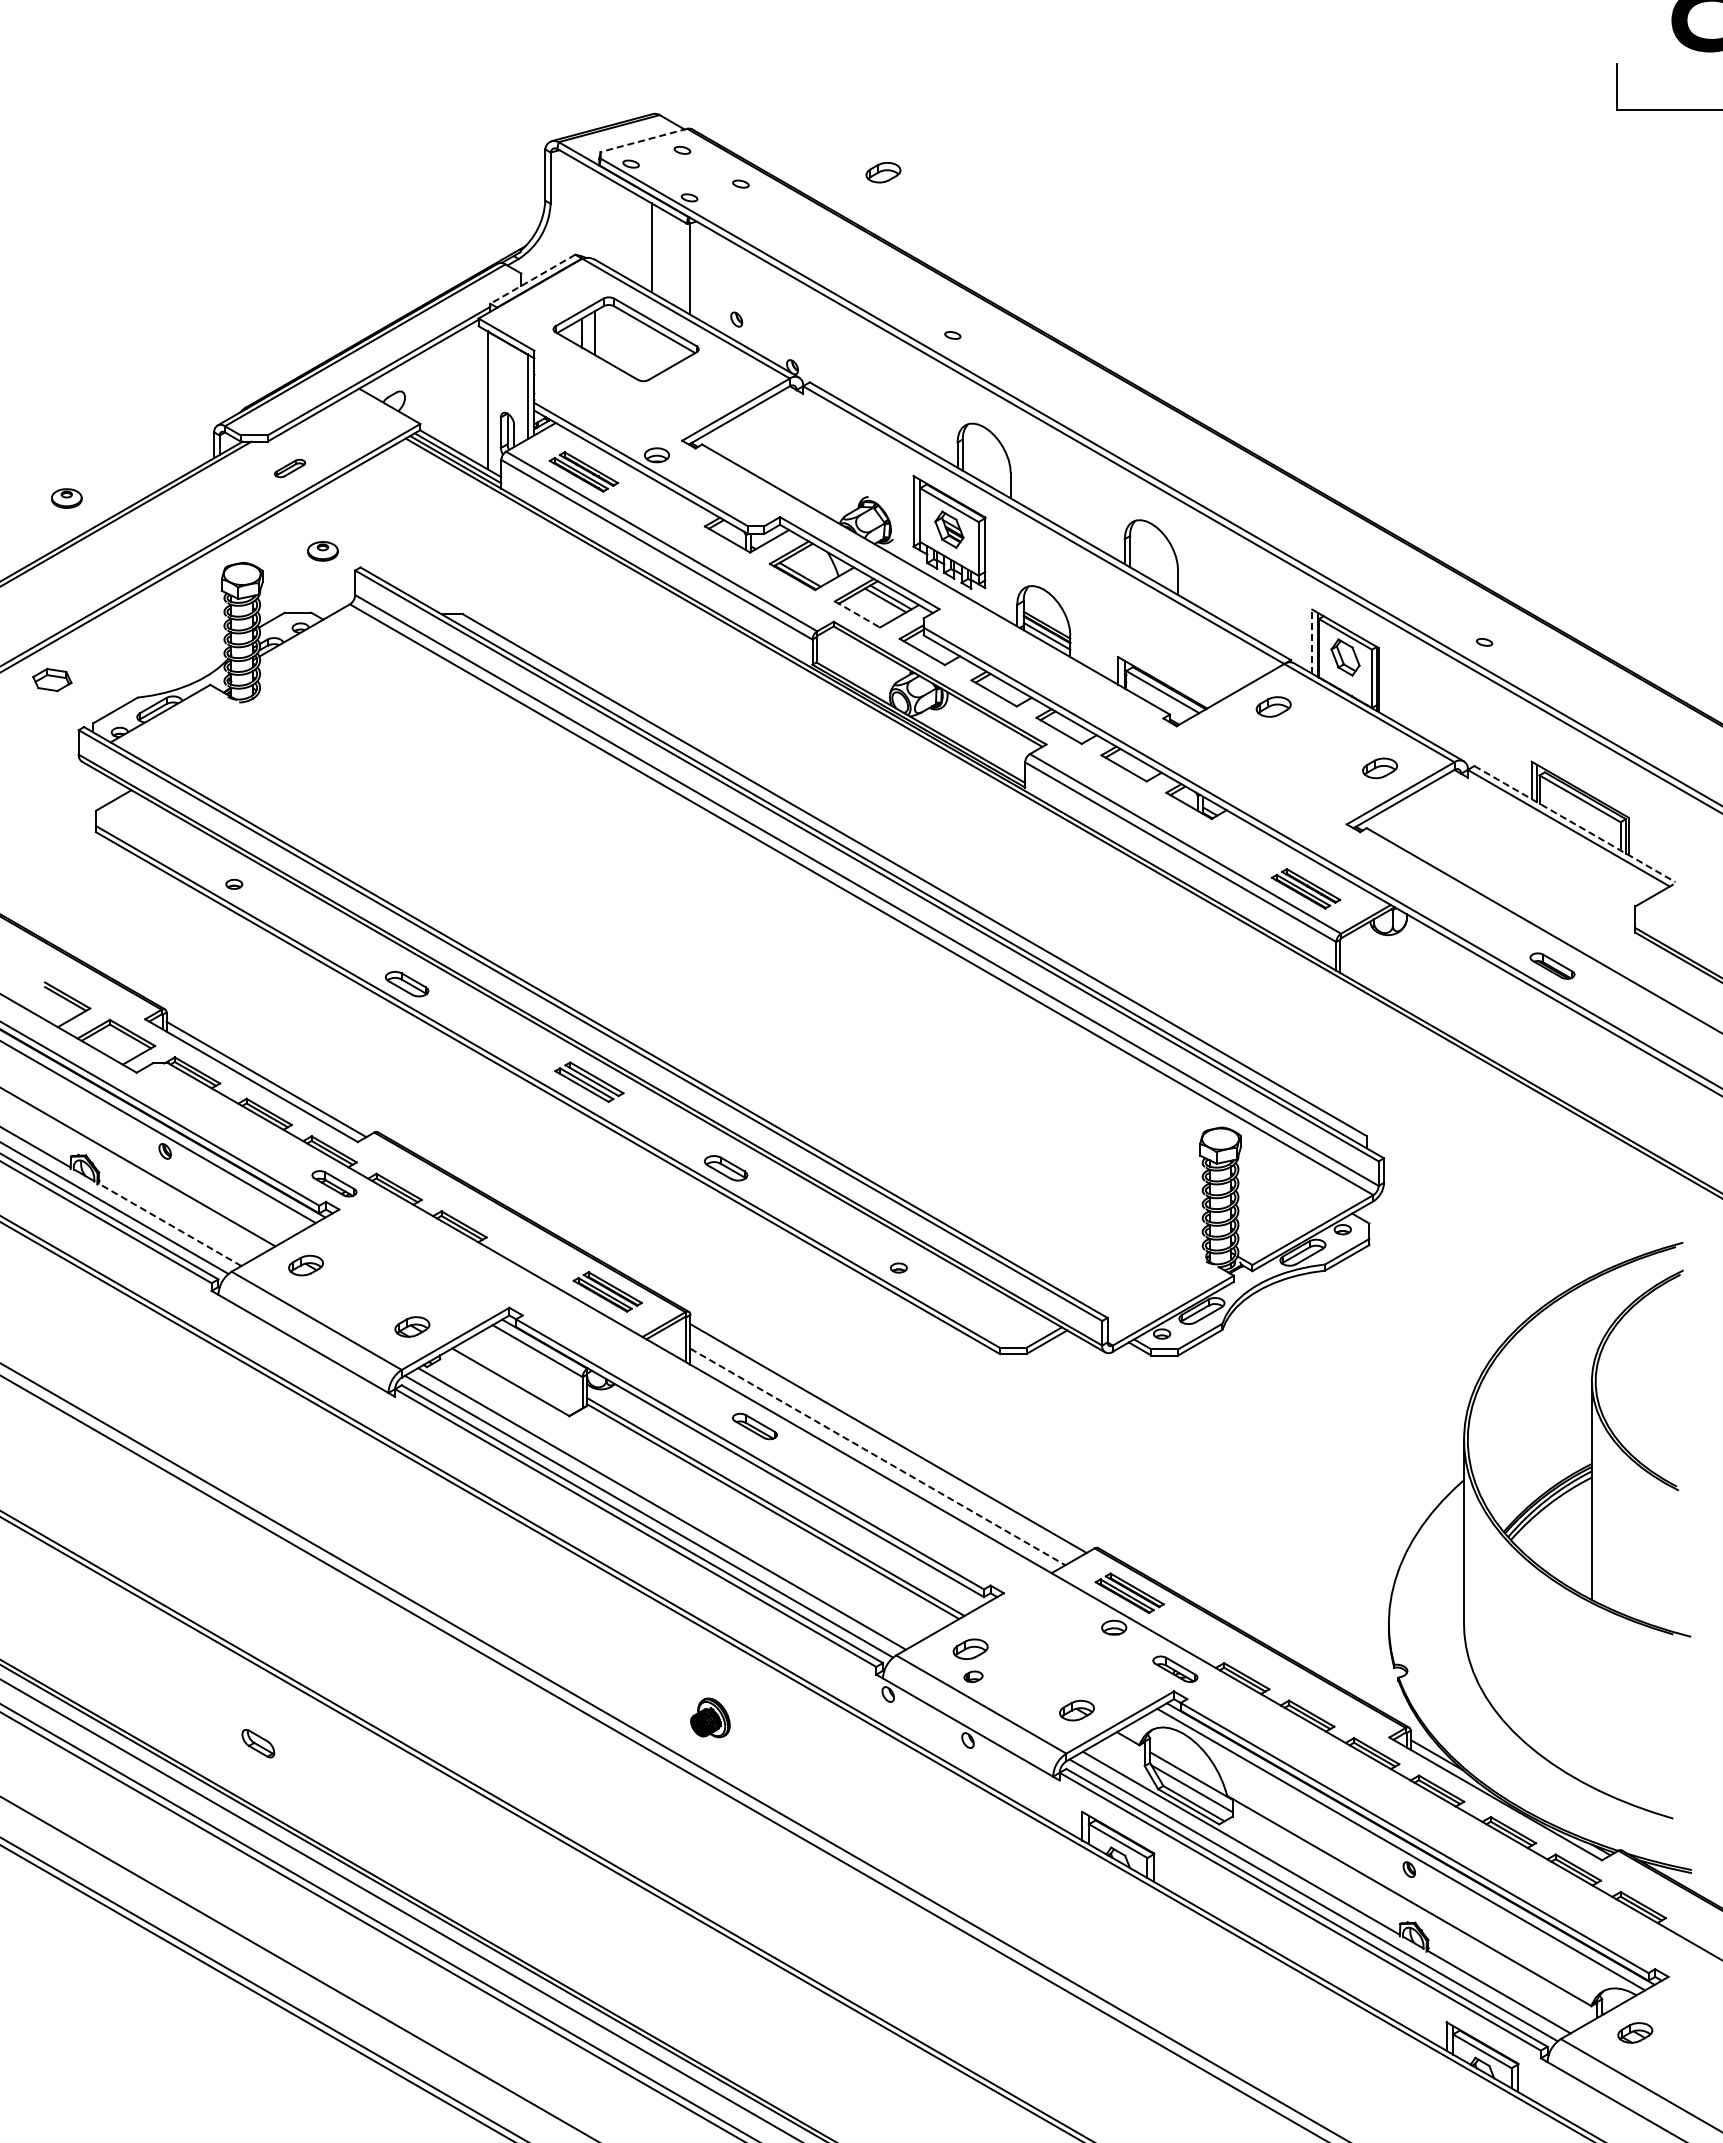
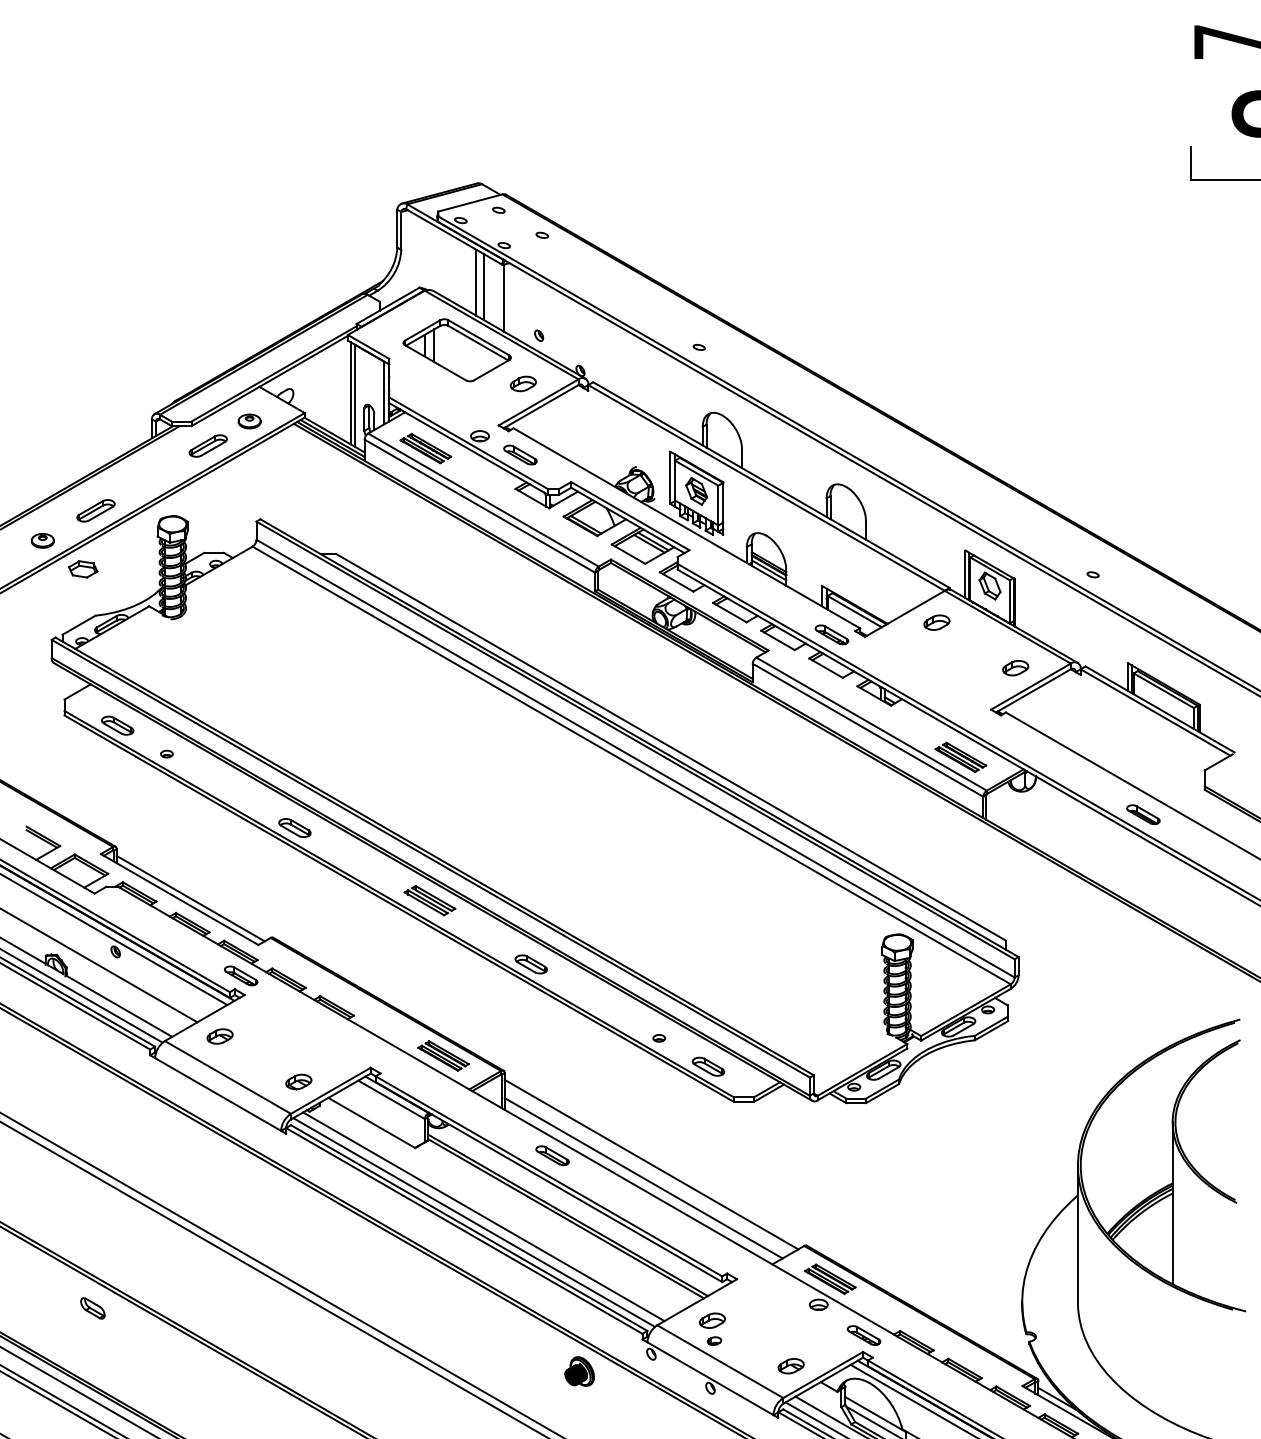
line: (643, 140) -> (470, 203), dashed -> solid
part: (883, 172) -> (523, 383), moved
line: (662, 253) -> (484, 286), added
line: (532, 279) -> (387, 306), dashed -> solid
line: (482, 397) -> (350, 393), added
part: (289, 468) -> (207, 446), size x1.67
part: (711, 480) -> (520, 454), added
part: (66, 498) -> (42, 540), moved
part: (322, 551) -> (249, 421), moved
part: (138, 555) -> (95, 510), added
line: (857, 614) -> (628, 554), dashed -> solid
line: (1312, 641) -> (965, 574), dashed -> solid
part: (52, 680) -> (83, 569), moved
part: (1131, 723) -> (831, 634), added
line: (1575, 824) -> (1160, 709), dashed -> solid
part: (167, 845) -> (117, 725), added
line: (169, 1224) -> (118, 1006), dashed -> solid
part: (965, 1306) -> (708, 1066), added
line: (877, 1456) -> (643, 1177), dashed -> solid
part: (710, 1717) -> (579, 1371), moved
part: (258, 1743) -> (92, 1308), moved

